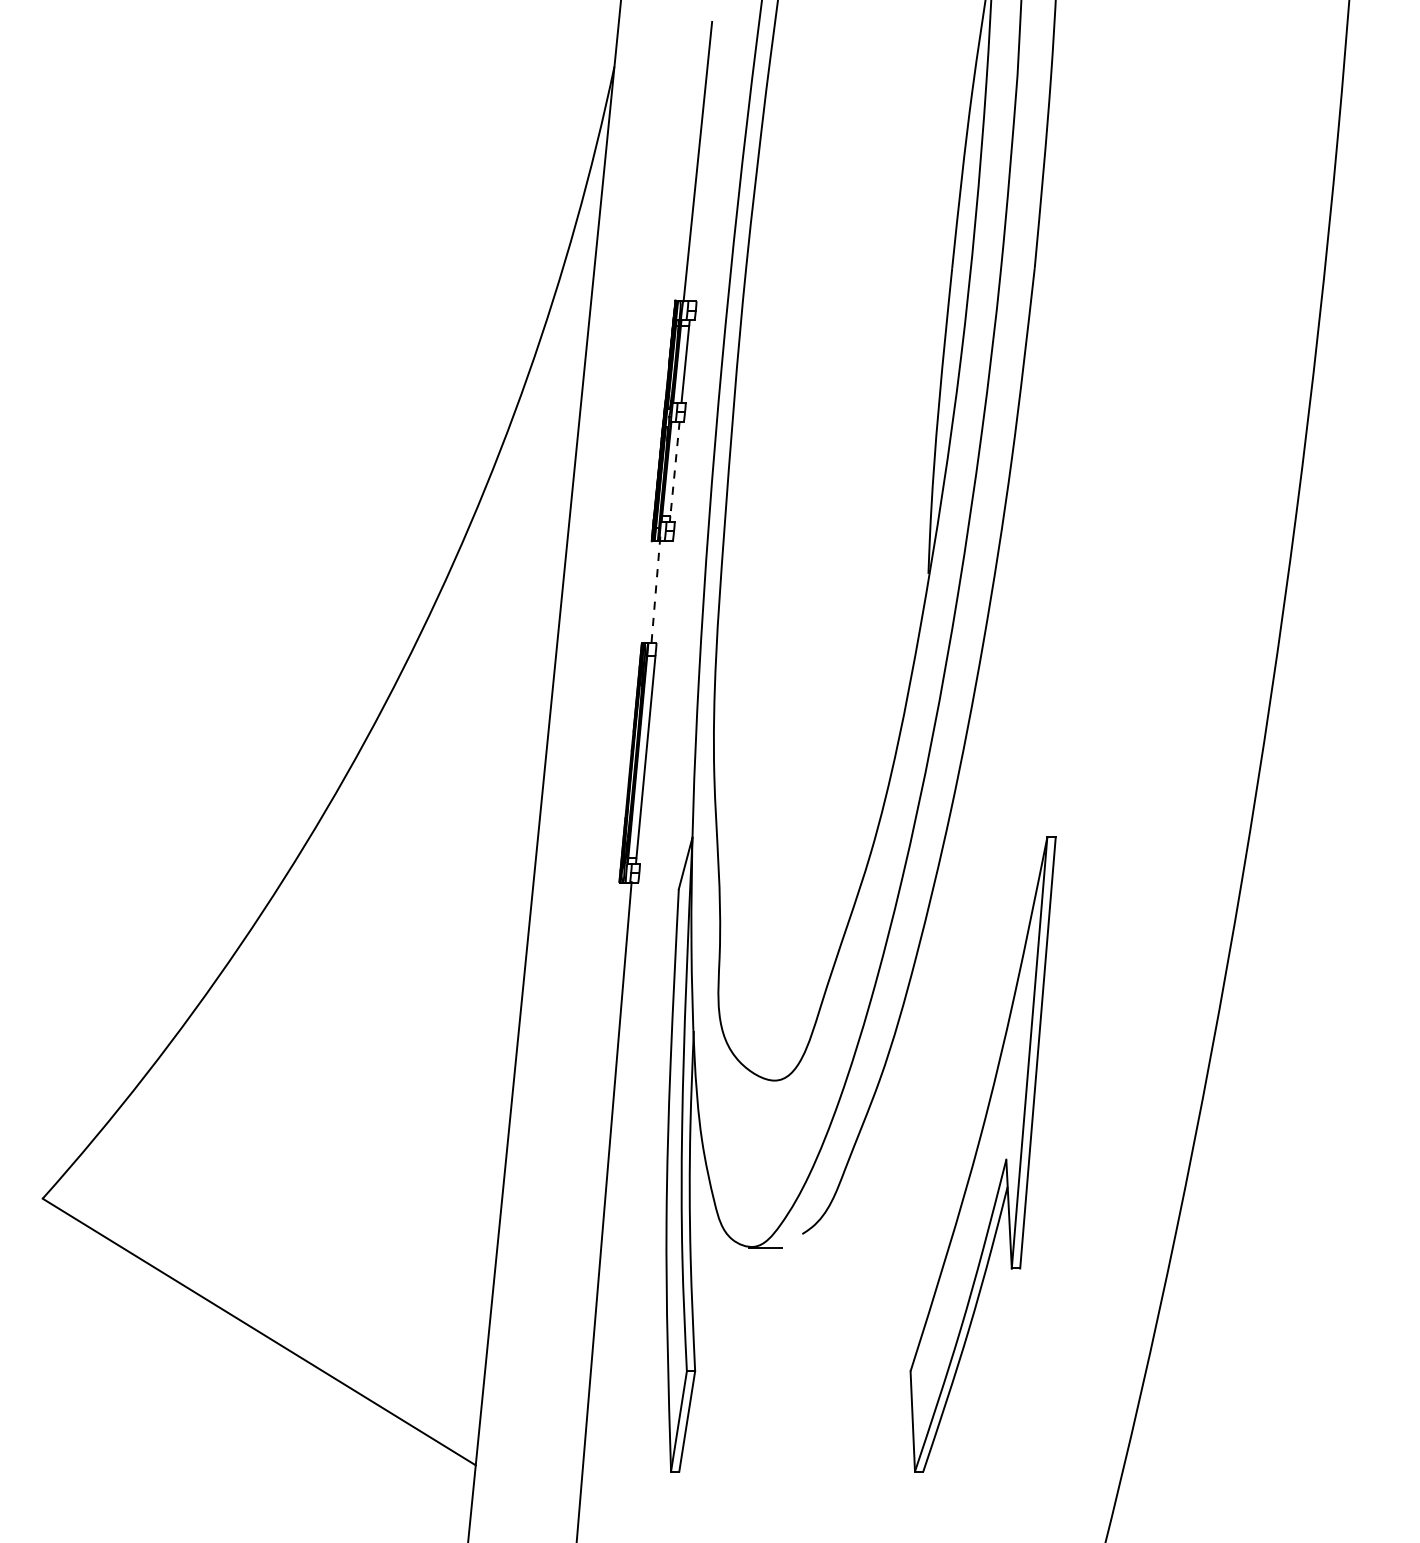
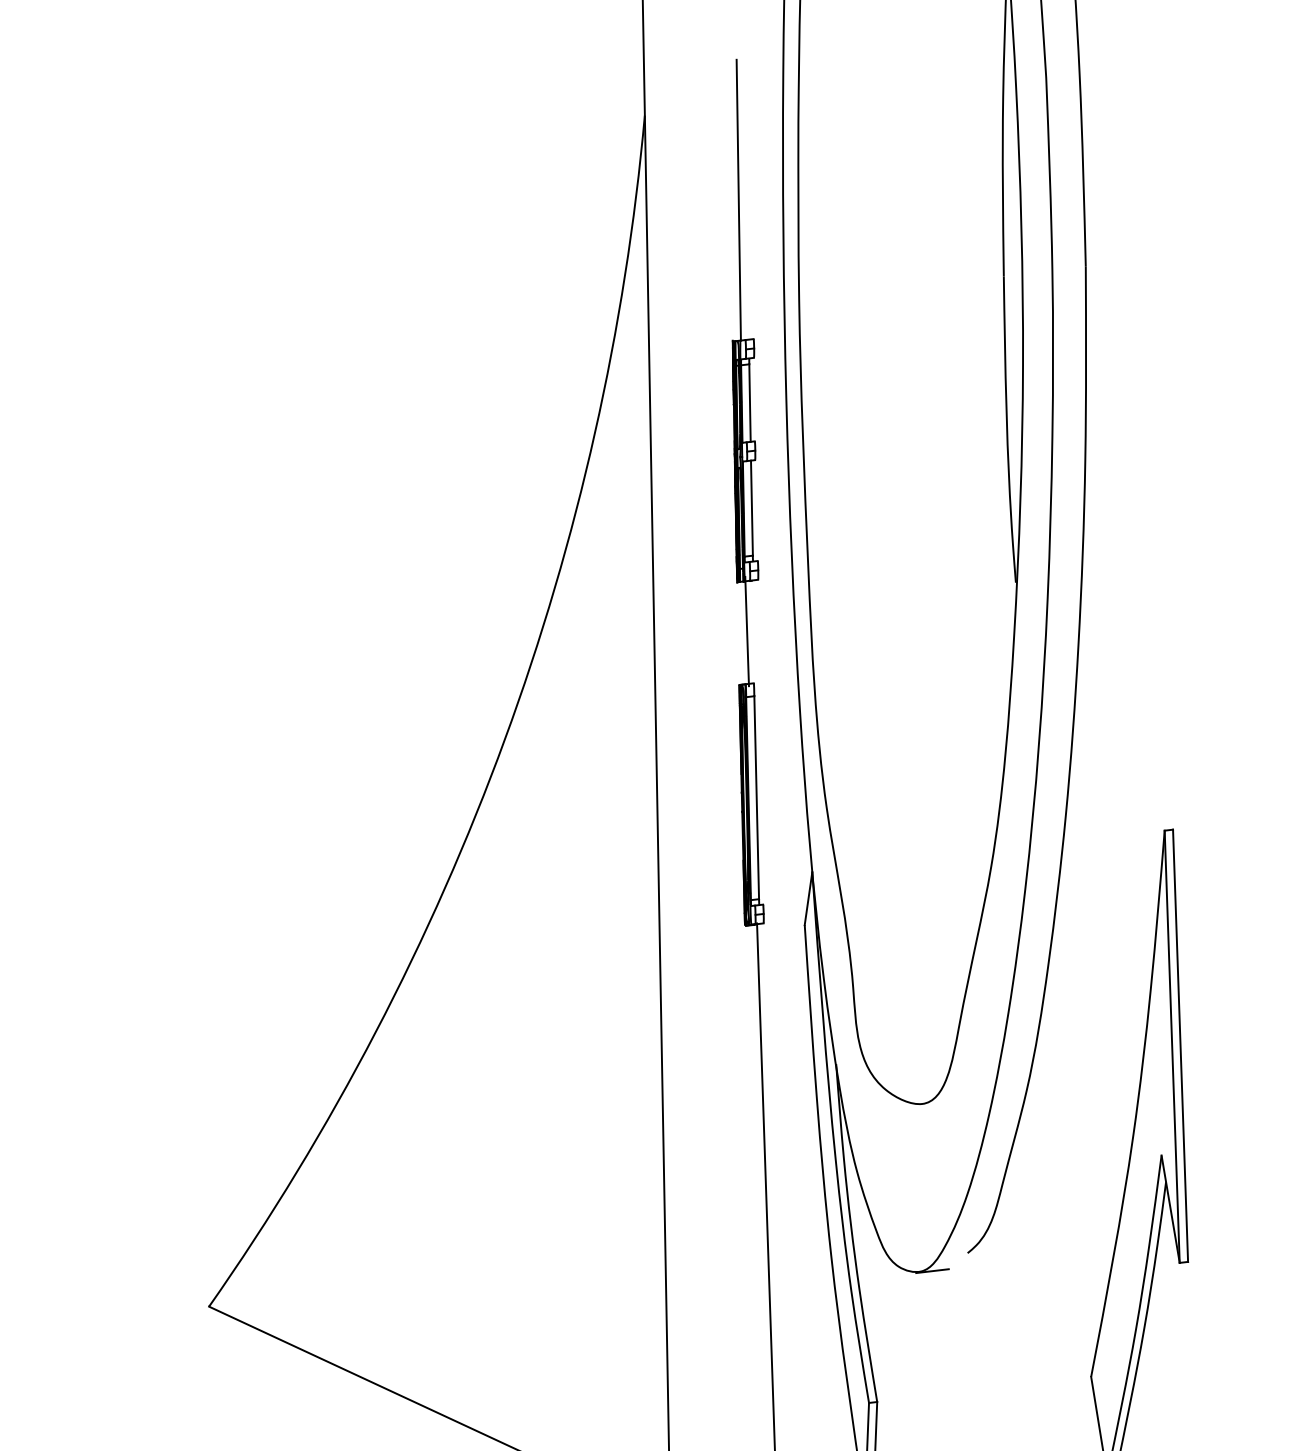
line: (675, 469) -> (752, 508), dashed -> solid
line: (655, 591) -> (746, 632), dashed -> solid

